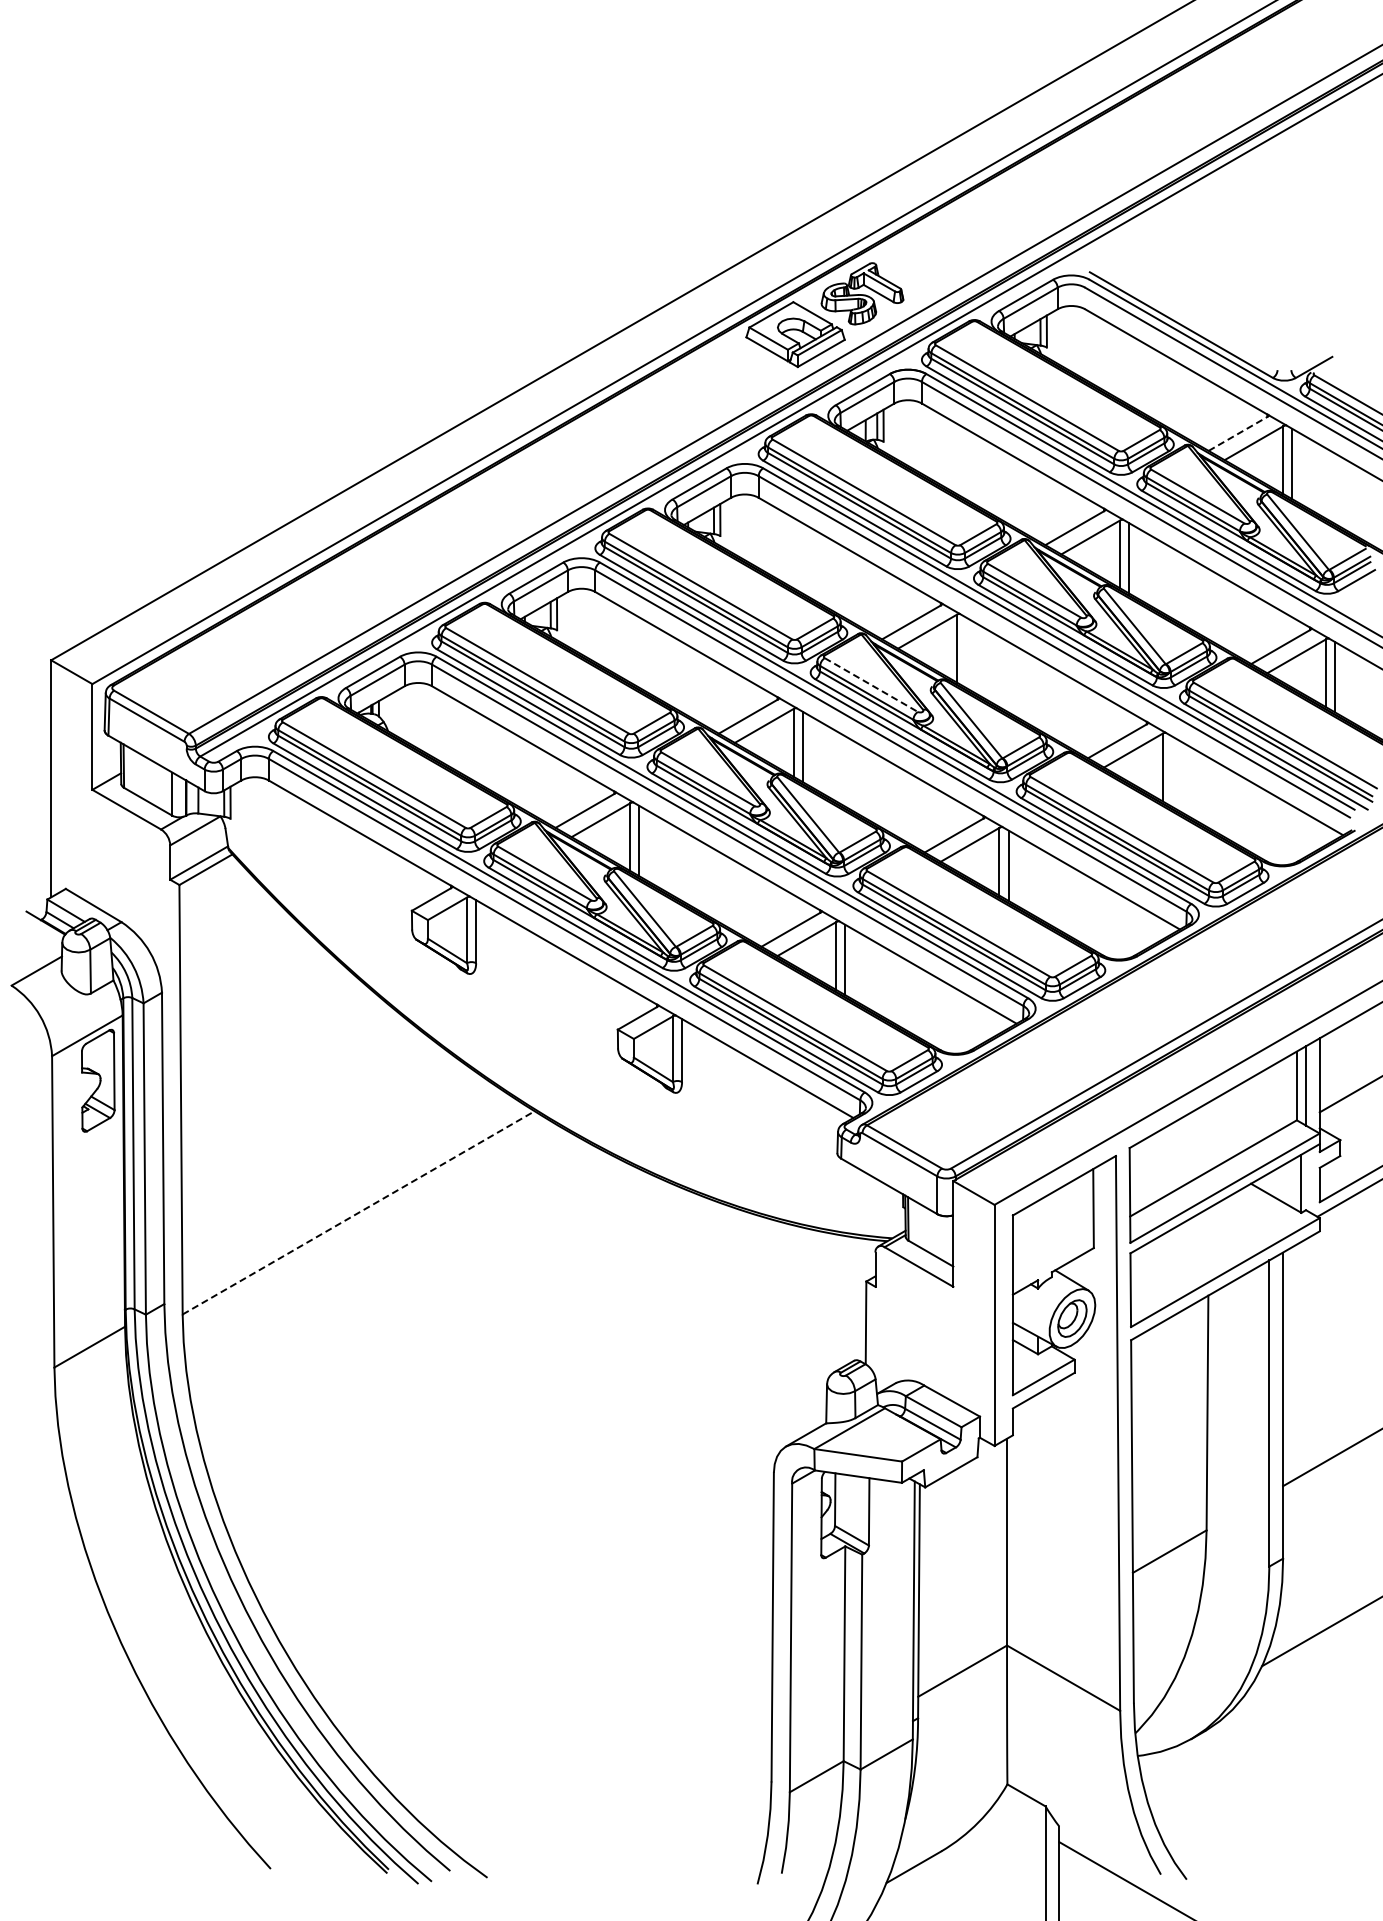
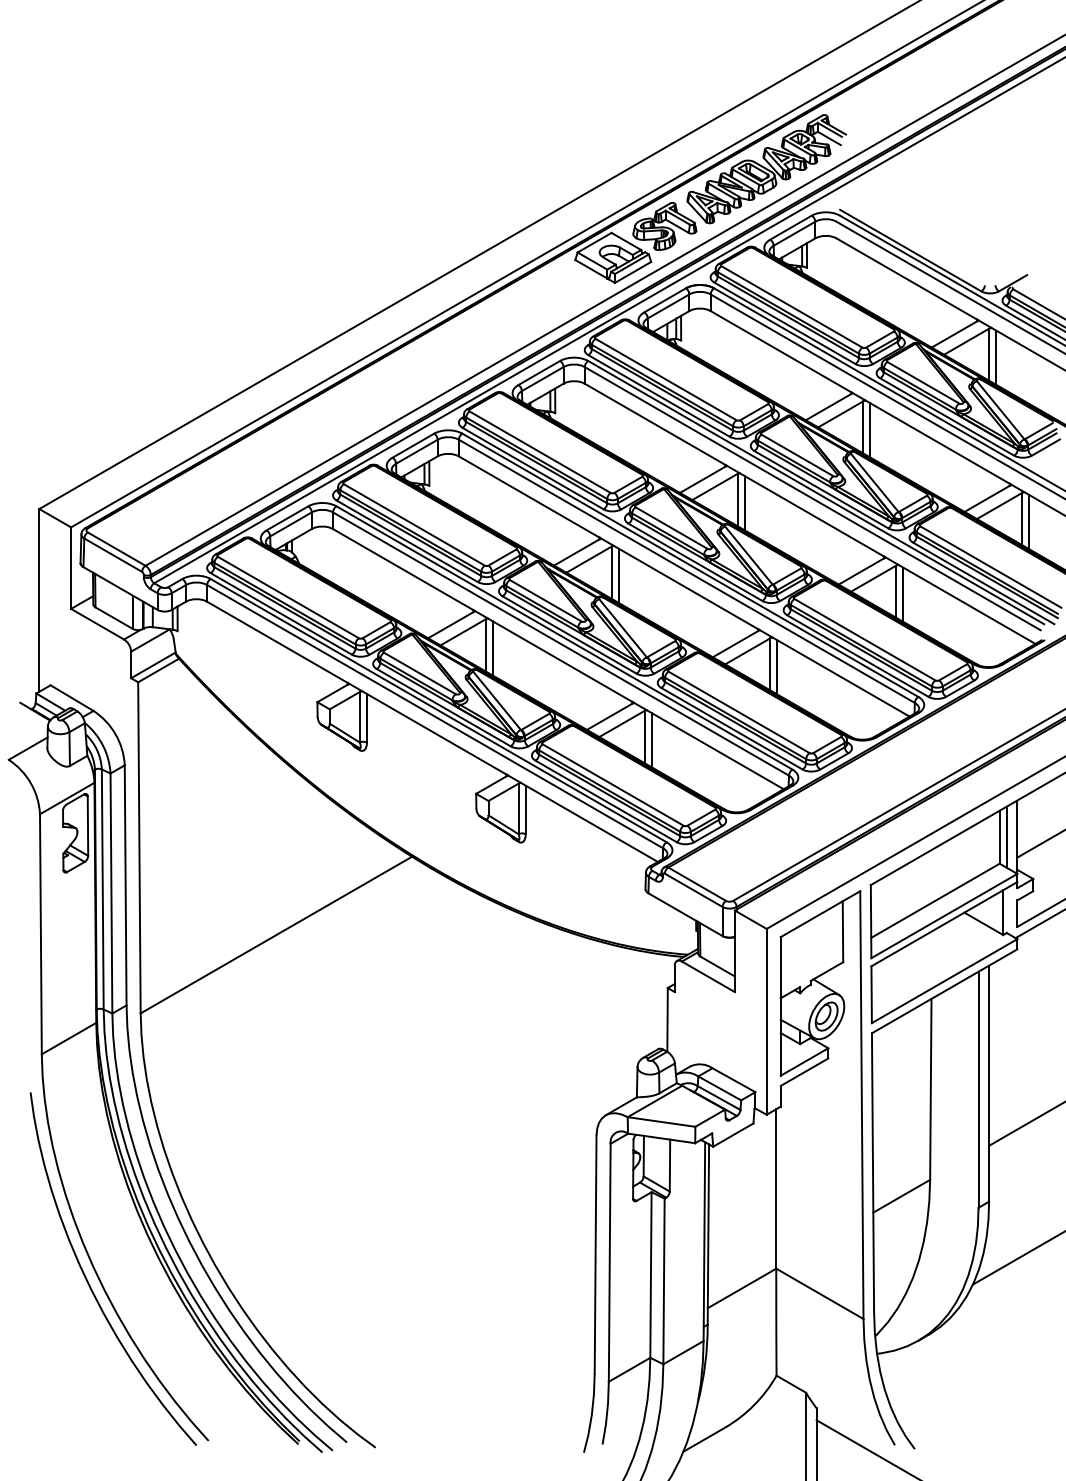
part: (994, 219) -> (766, 169), added
line: (1237, 433) -> (953, 334), dashed -> solid
line: (965, 652) -> (744, 503), added
line: (871, 685) -> (671, 528), dashed -> solid
line: (1171, 771) -> (903, 594), added
line: (359, 1212) -> (277, 934), dashed -> solid
curve: (115, 1663) -> (88, 1282), added

